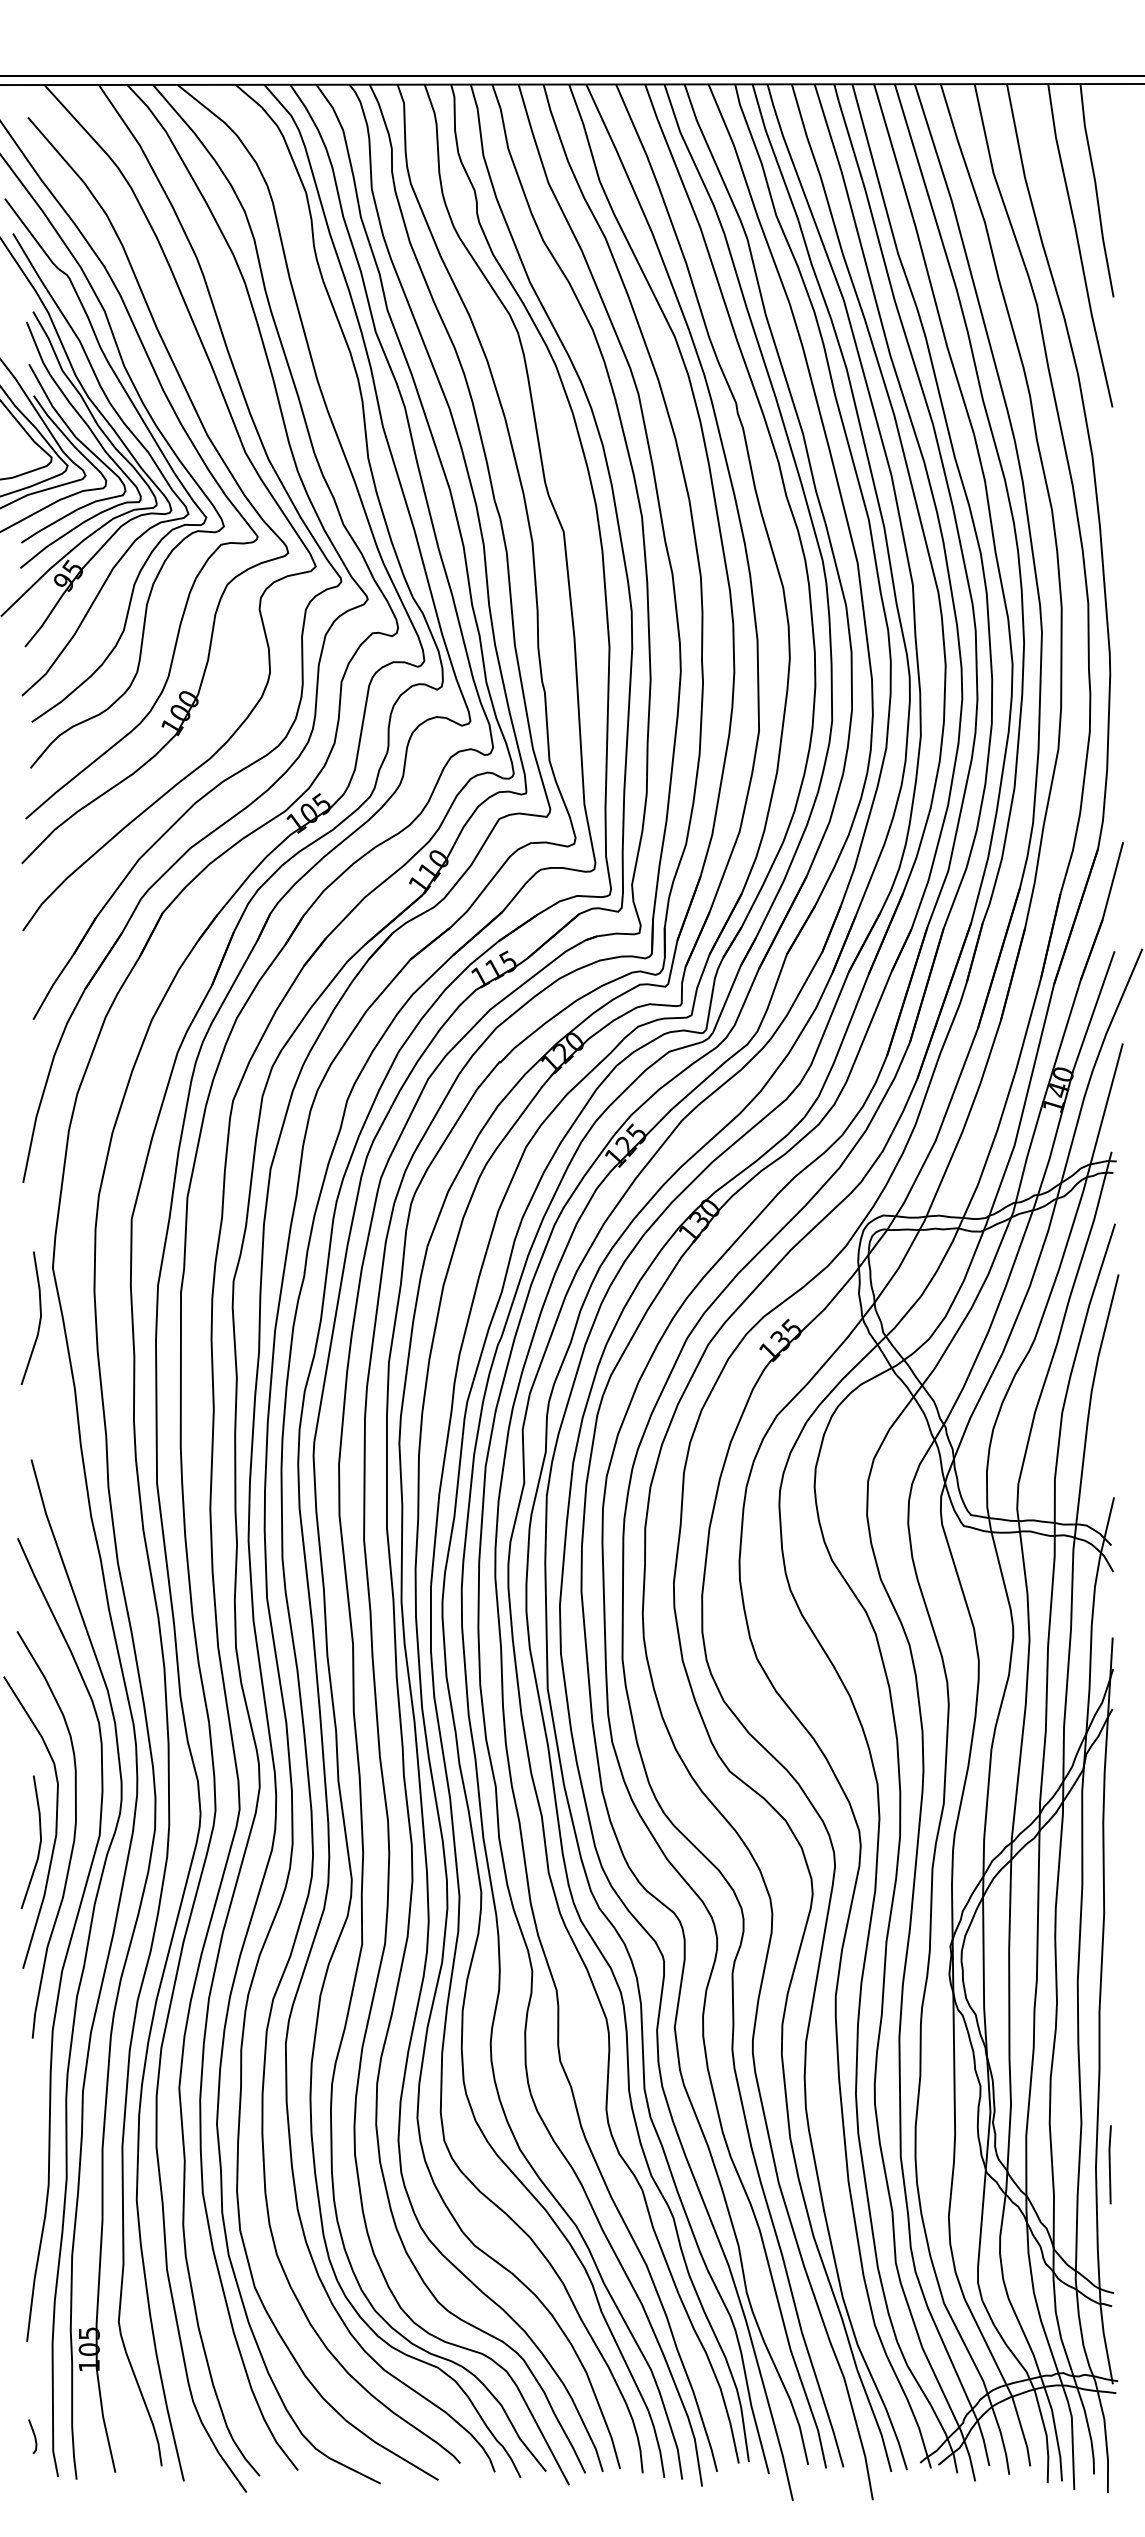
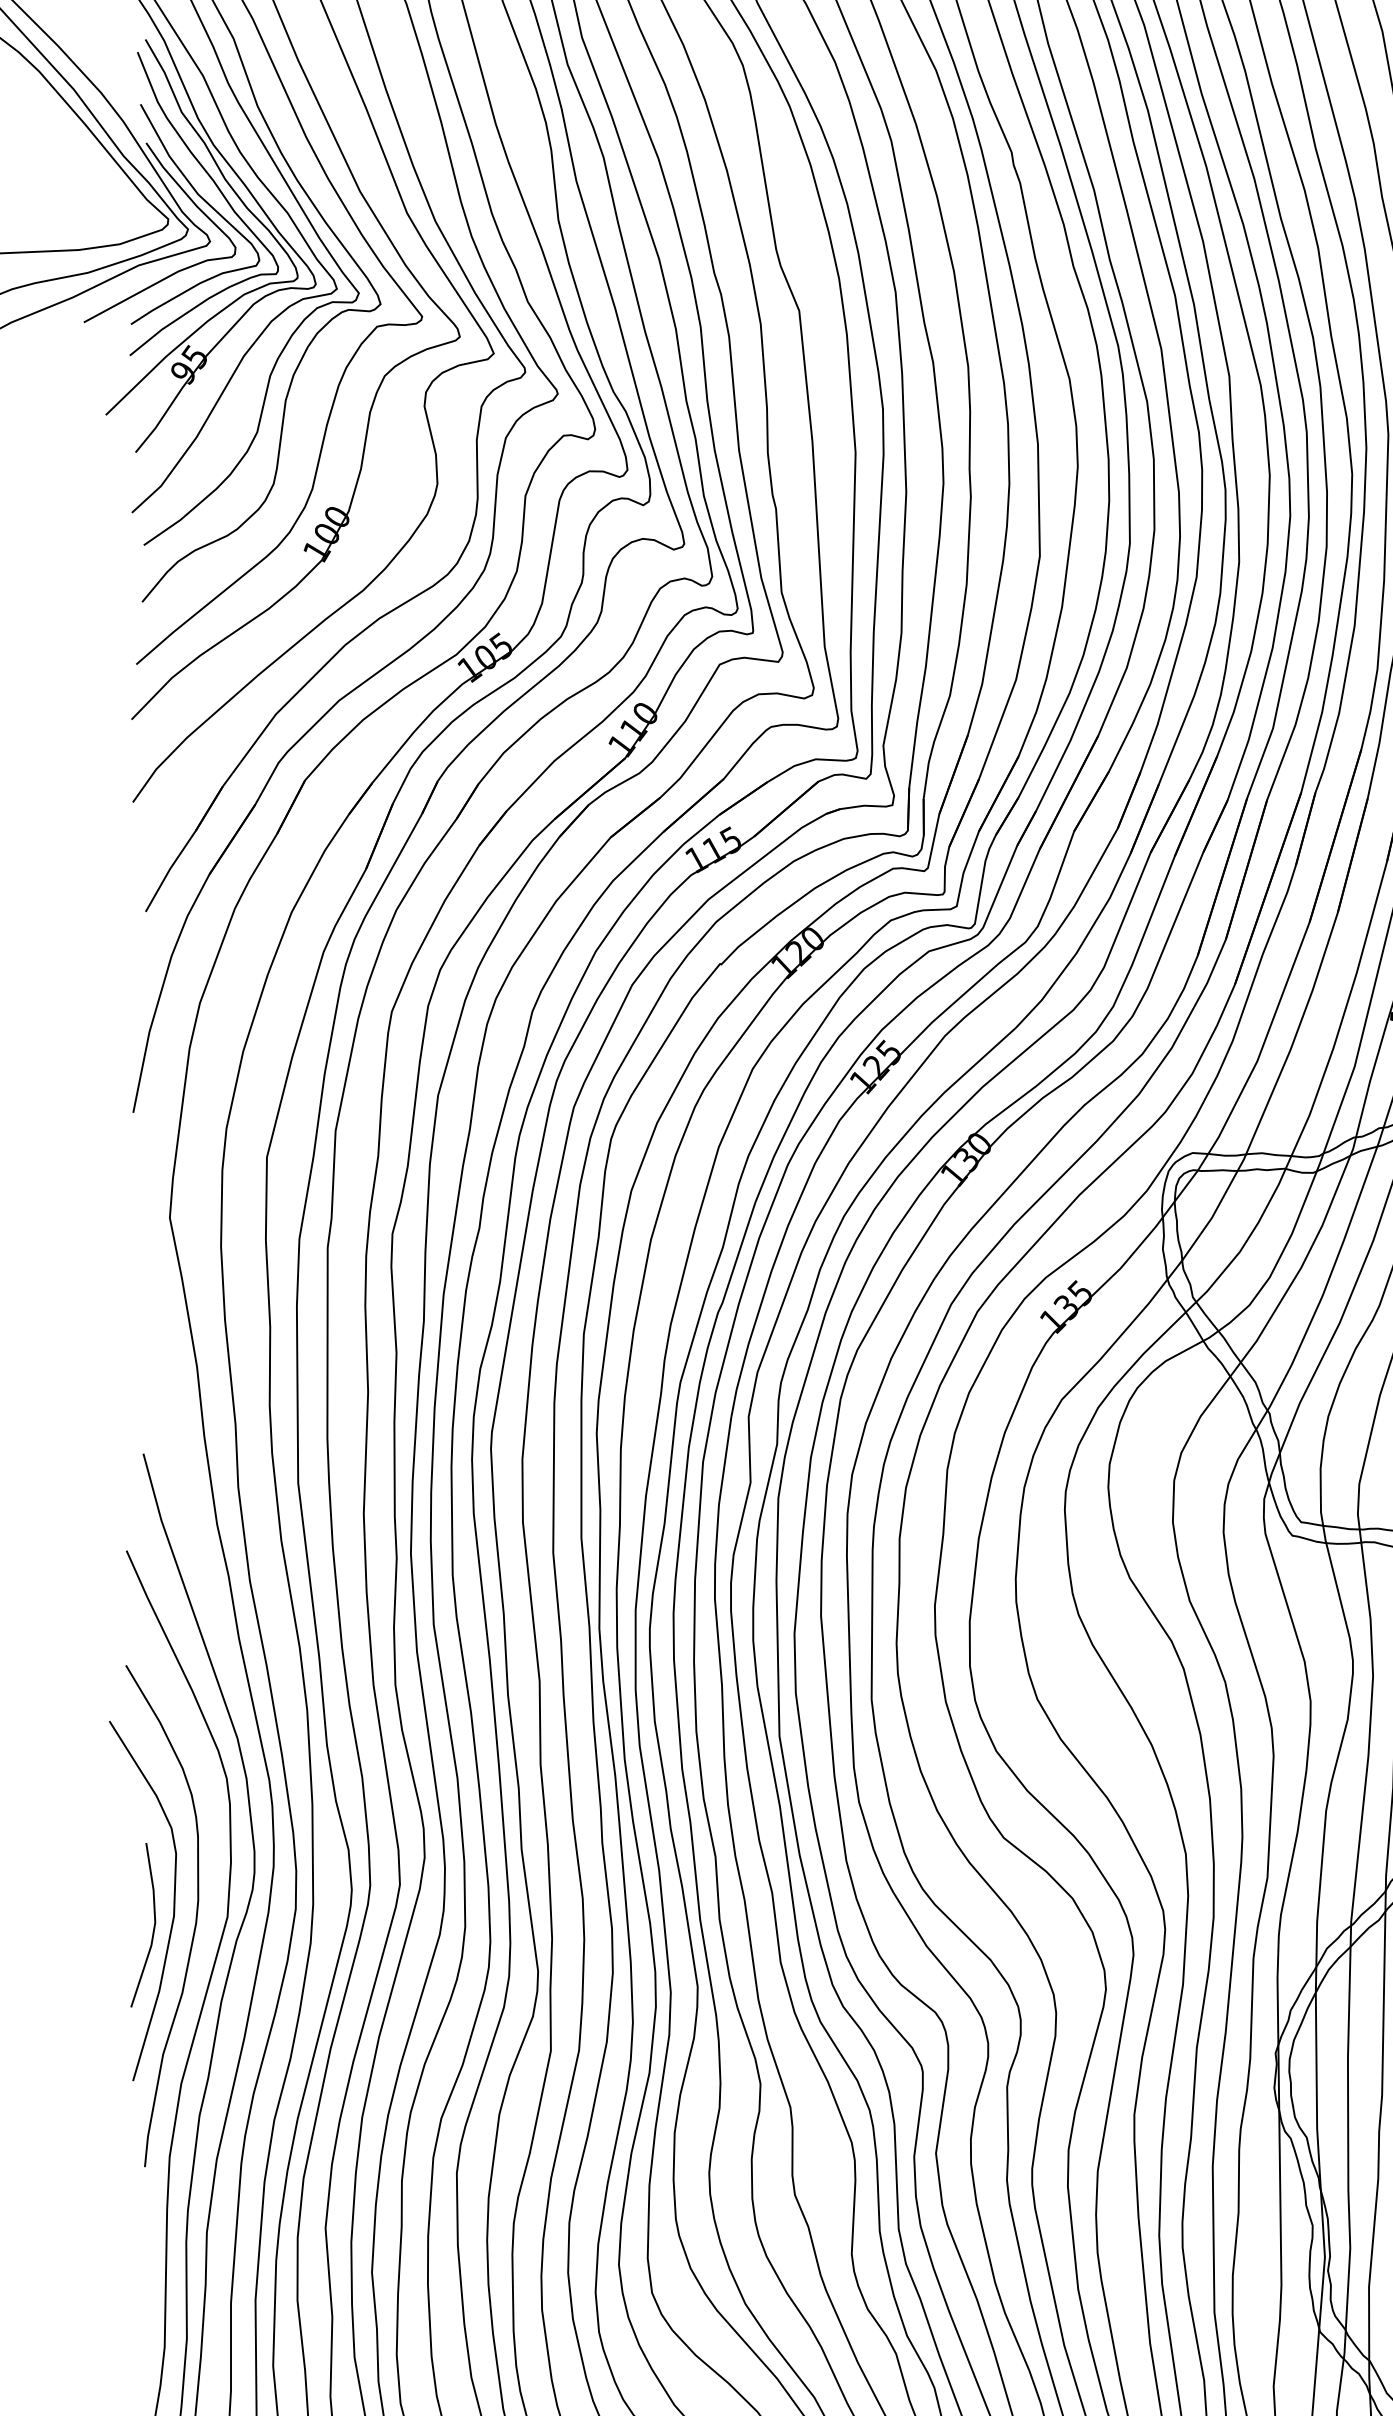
line: (39, 1317) -> (153, 1278), removed

